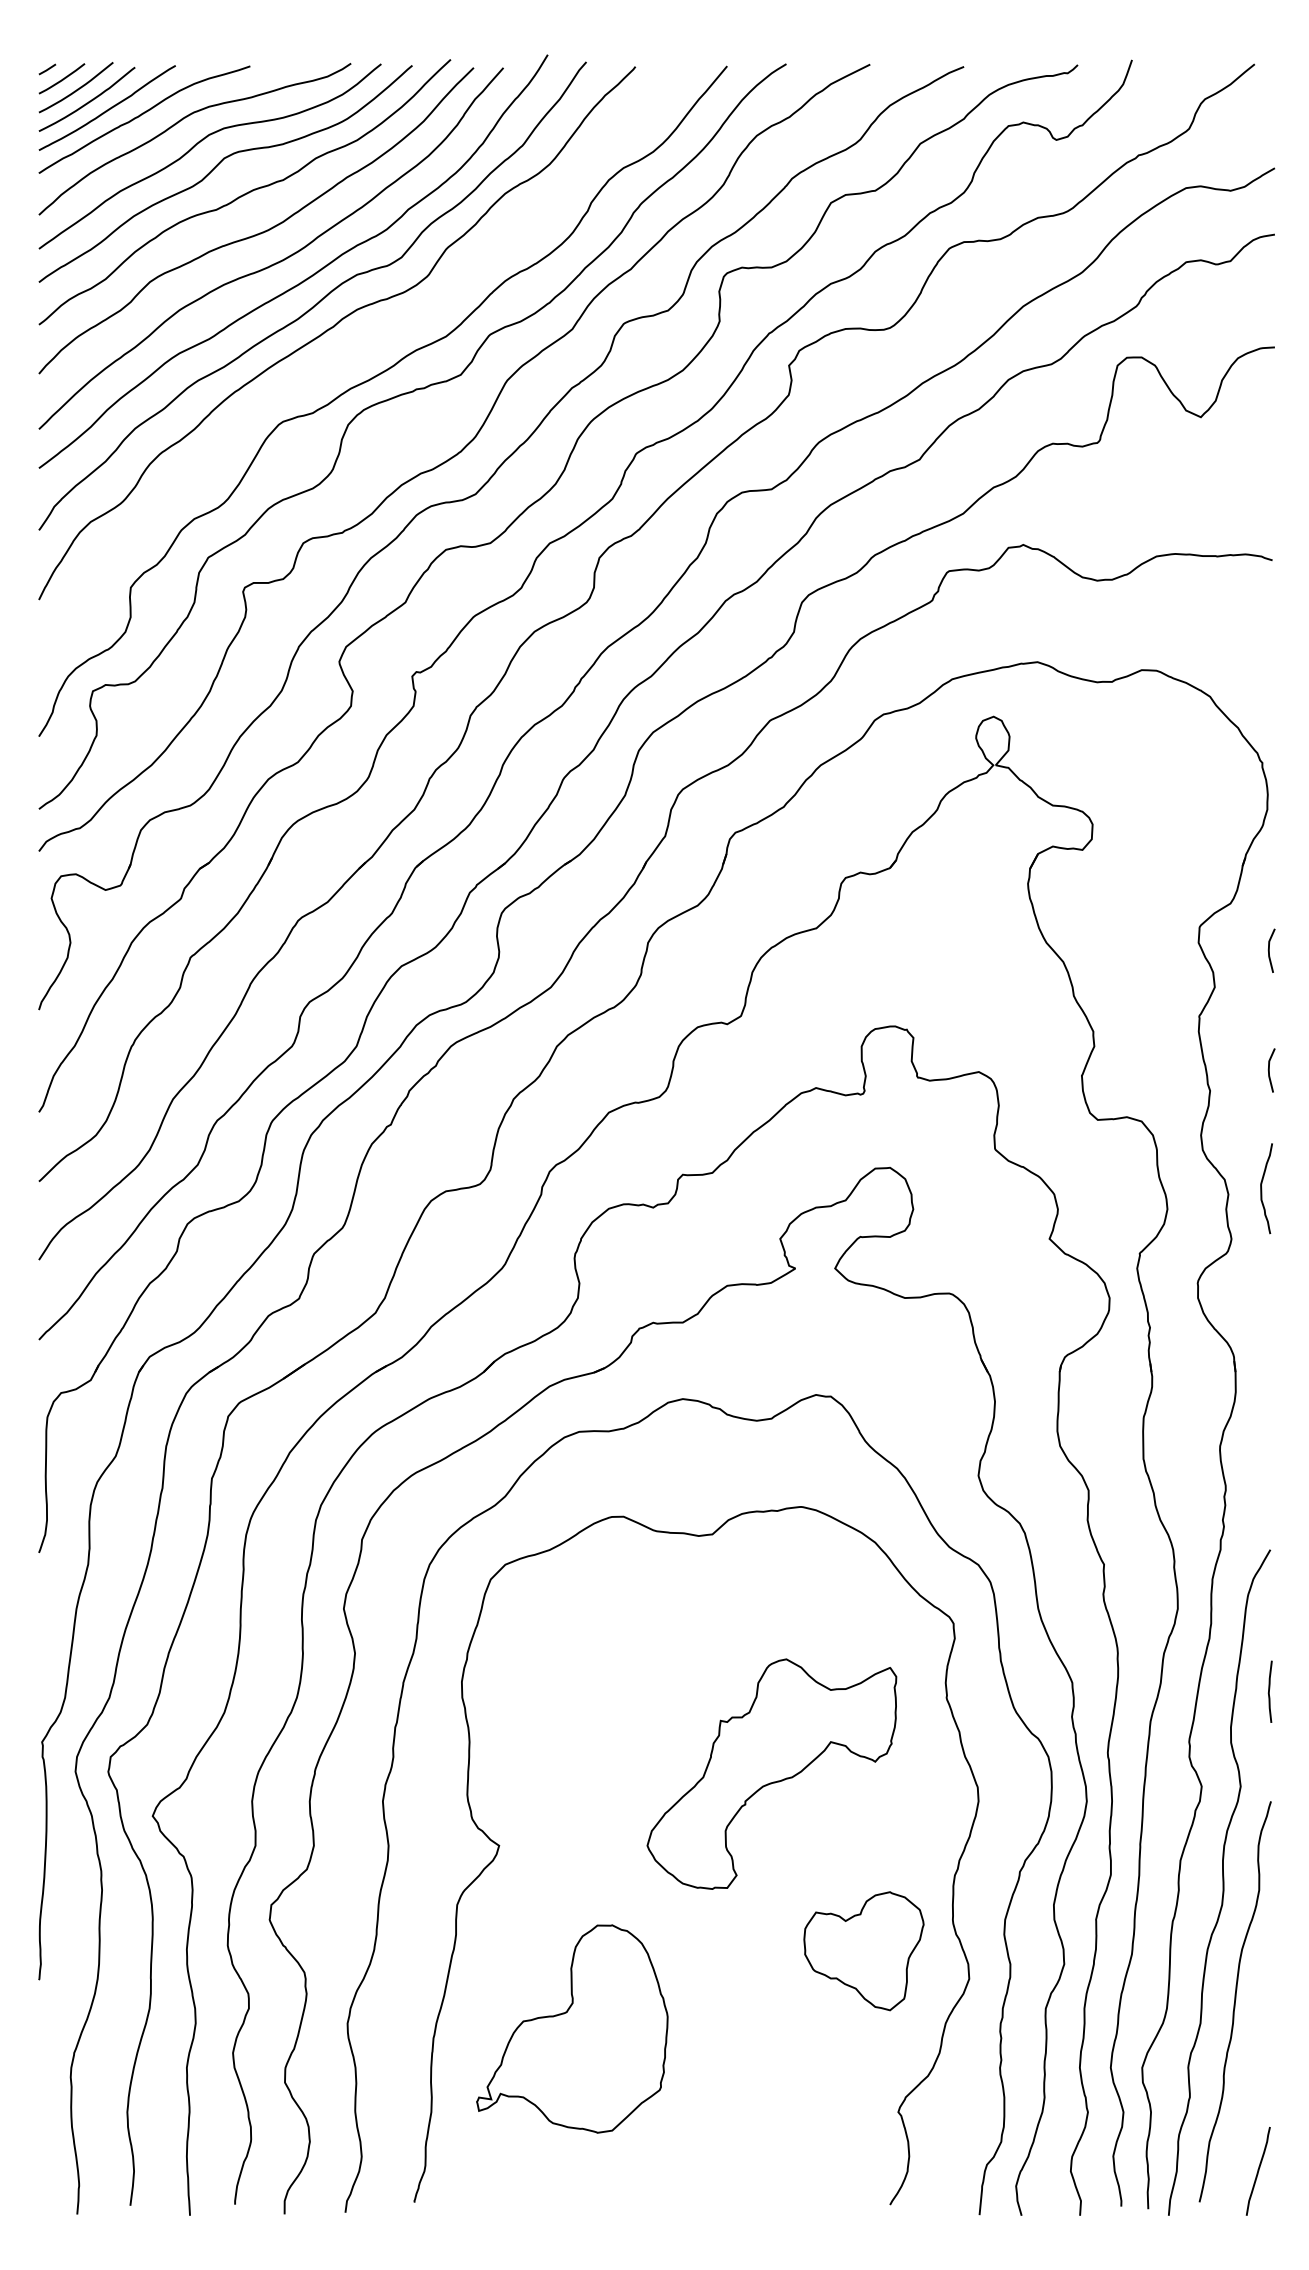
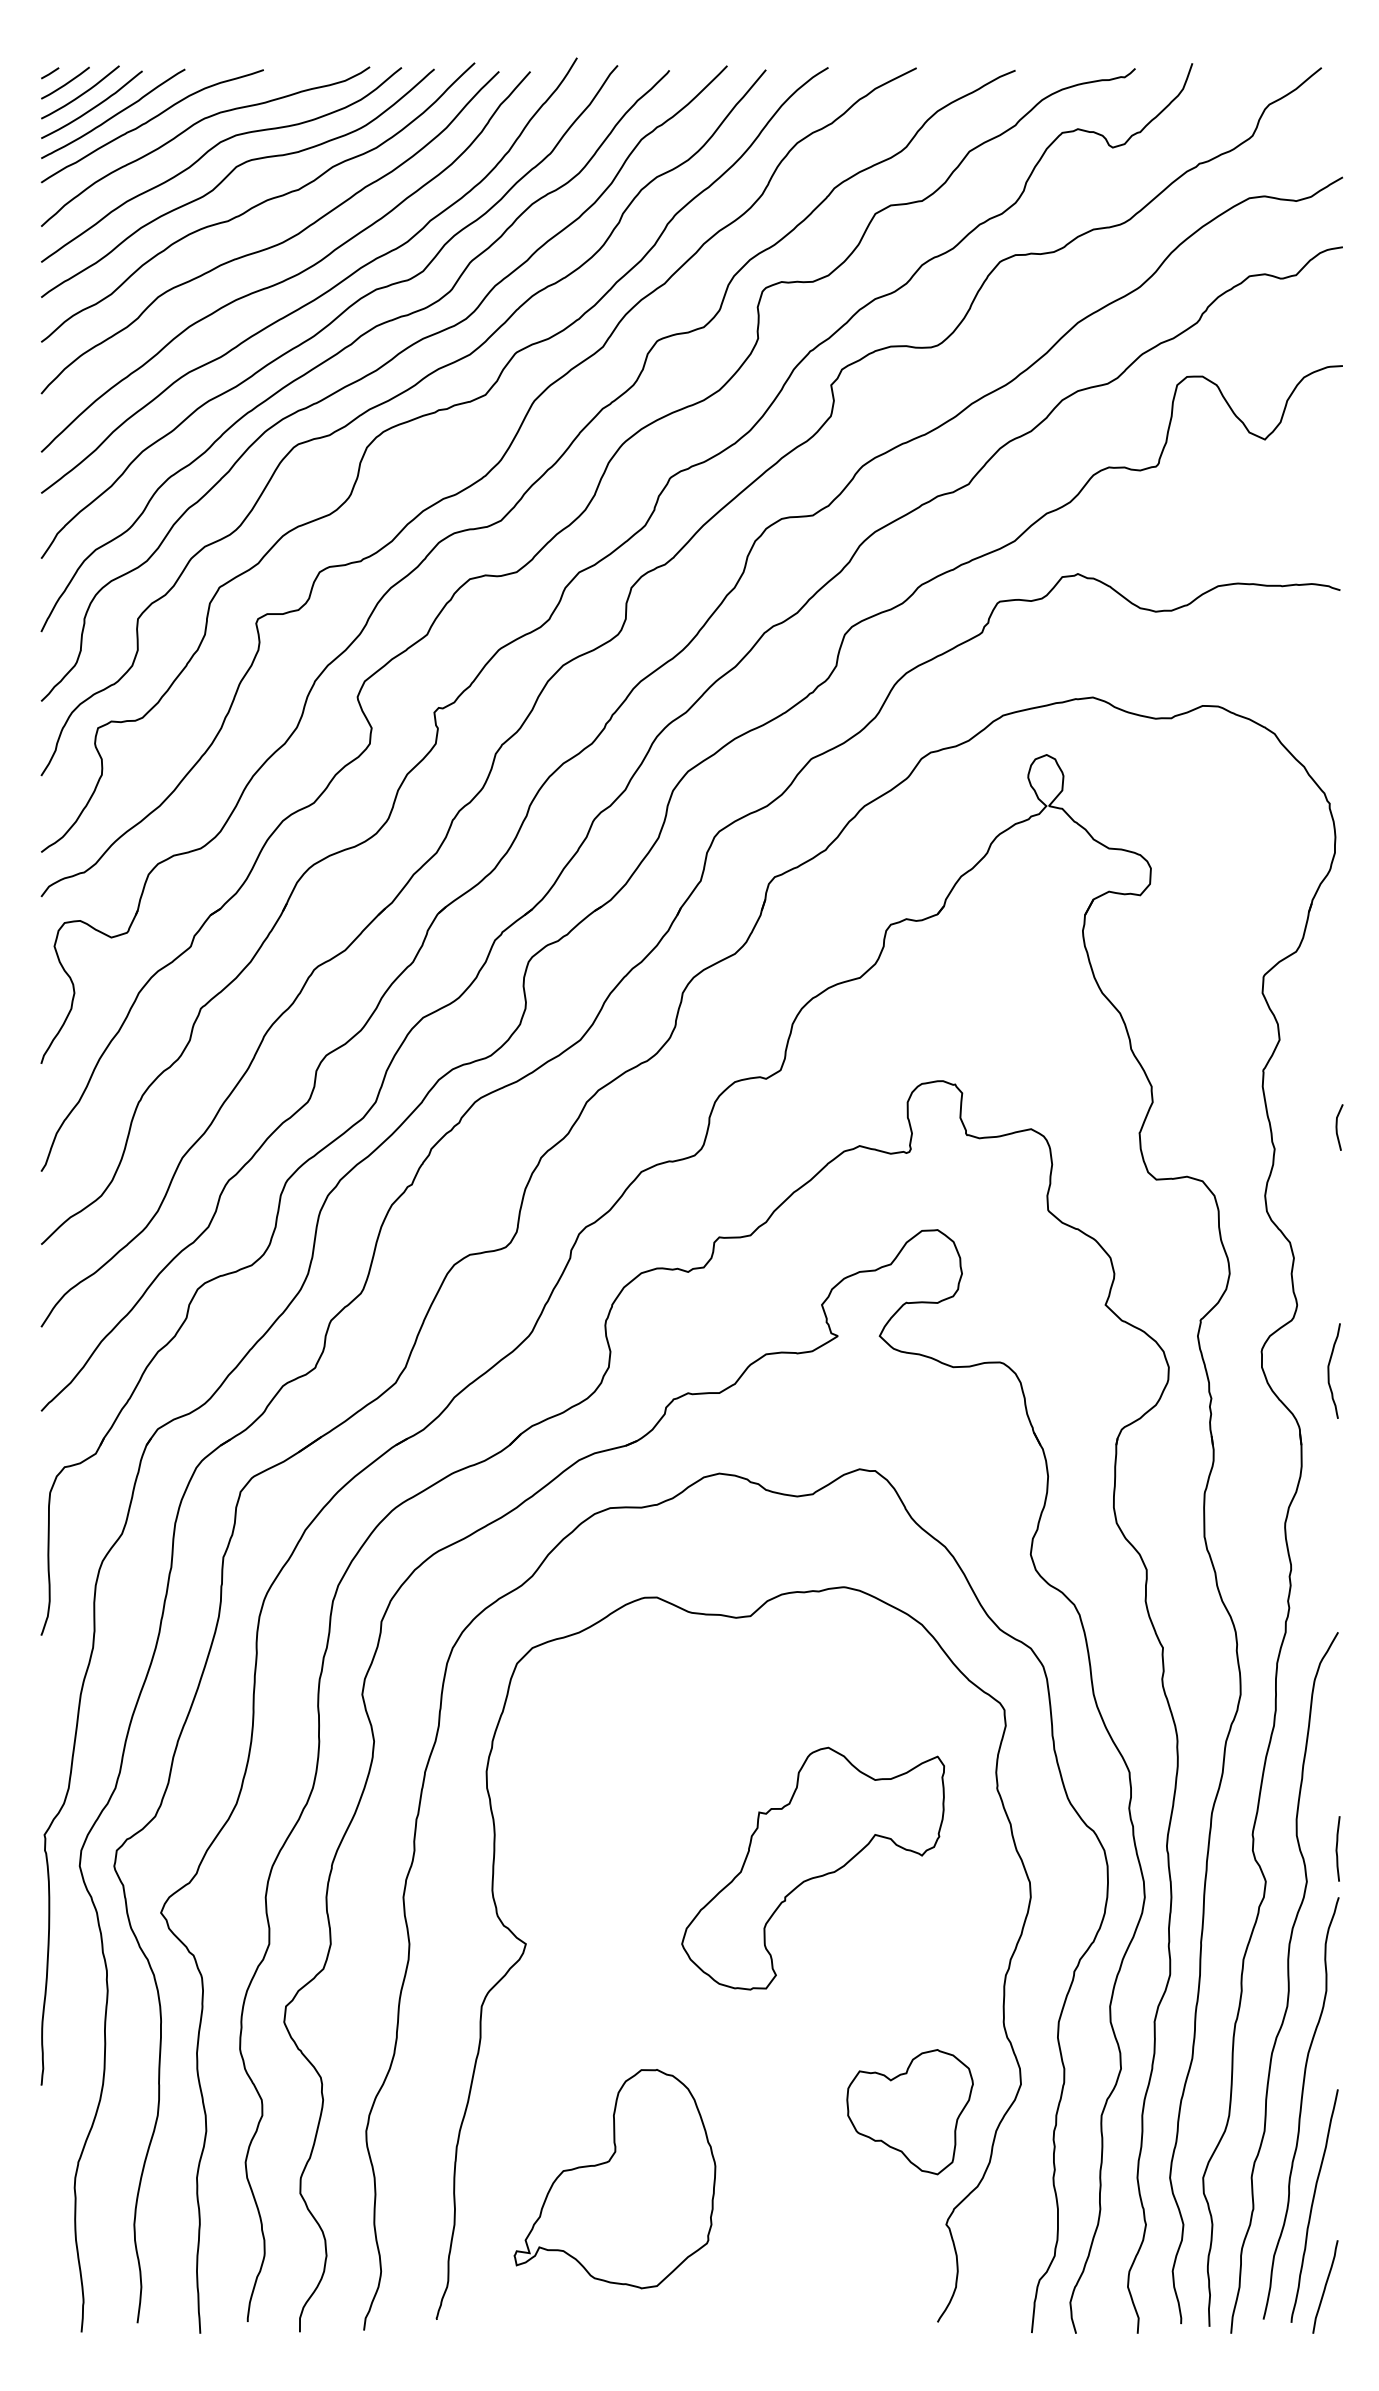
curve: (357, 352) -> (376, 371), added
line: (1269, 950) -> (1337, 1001), removed
curve: (1262, 1188) -> (1329, 1370), moved
curve: (1269, 1691) -> (1337, 1848), moved
part: (863, 1951) -> (909, 2112), moved
part: (571, 2029) -> (614, 2179), moved
curve: (1246, 2093) -> (1313, 2204), added

